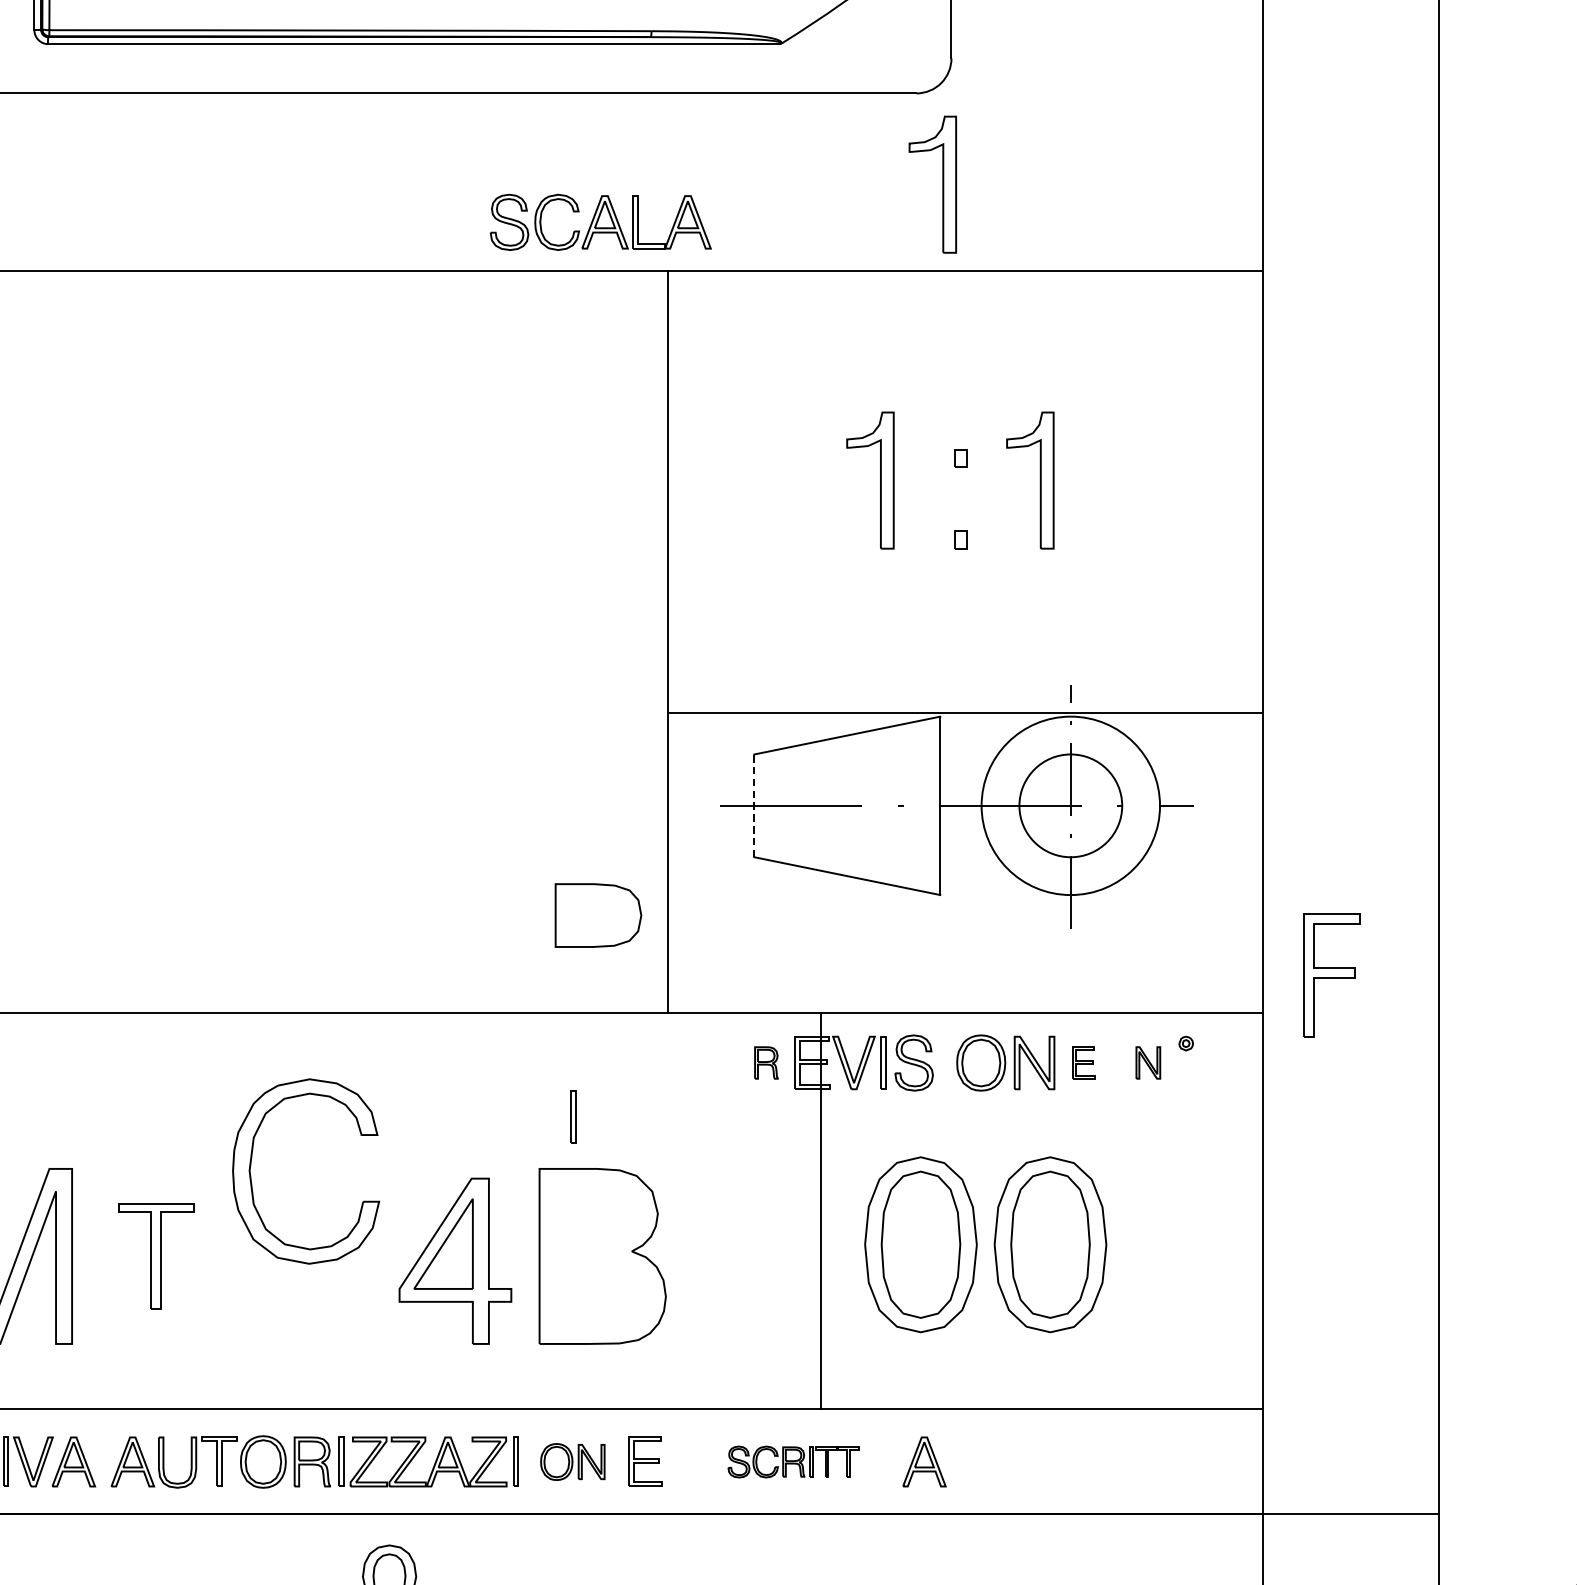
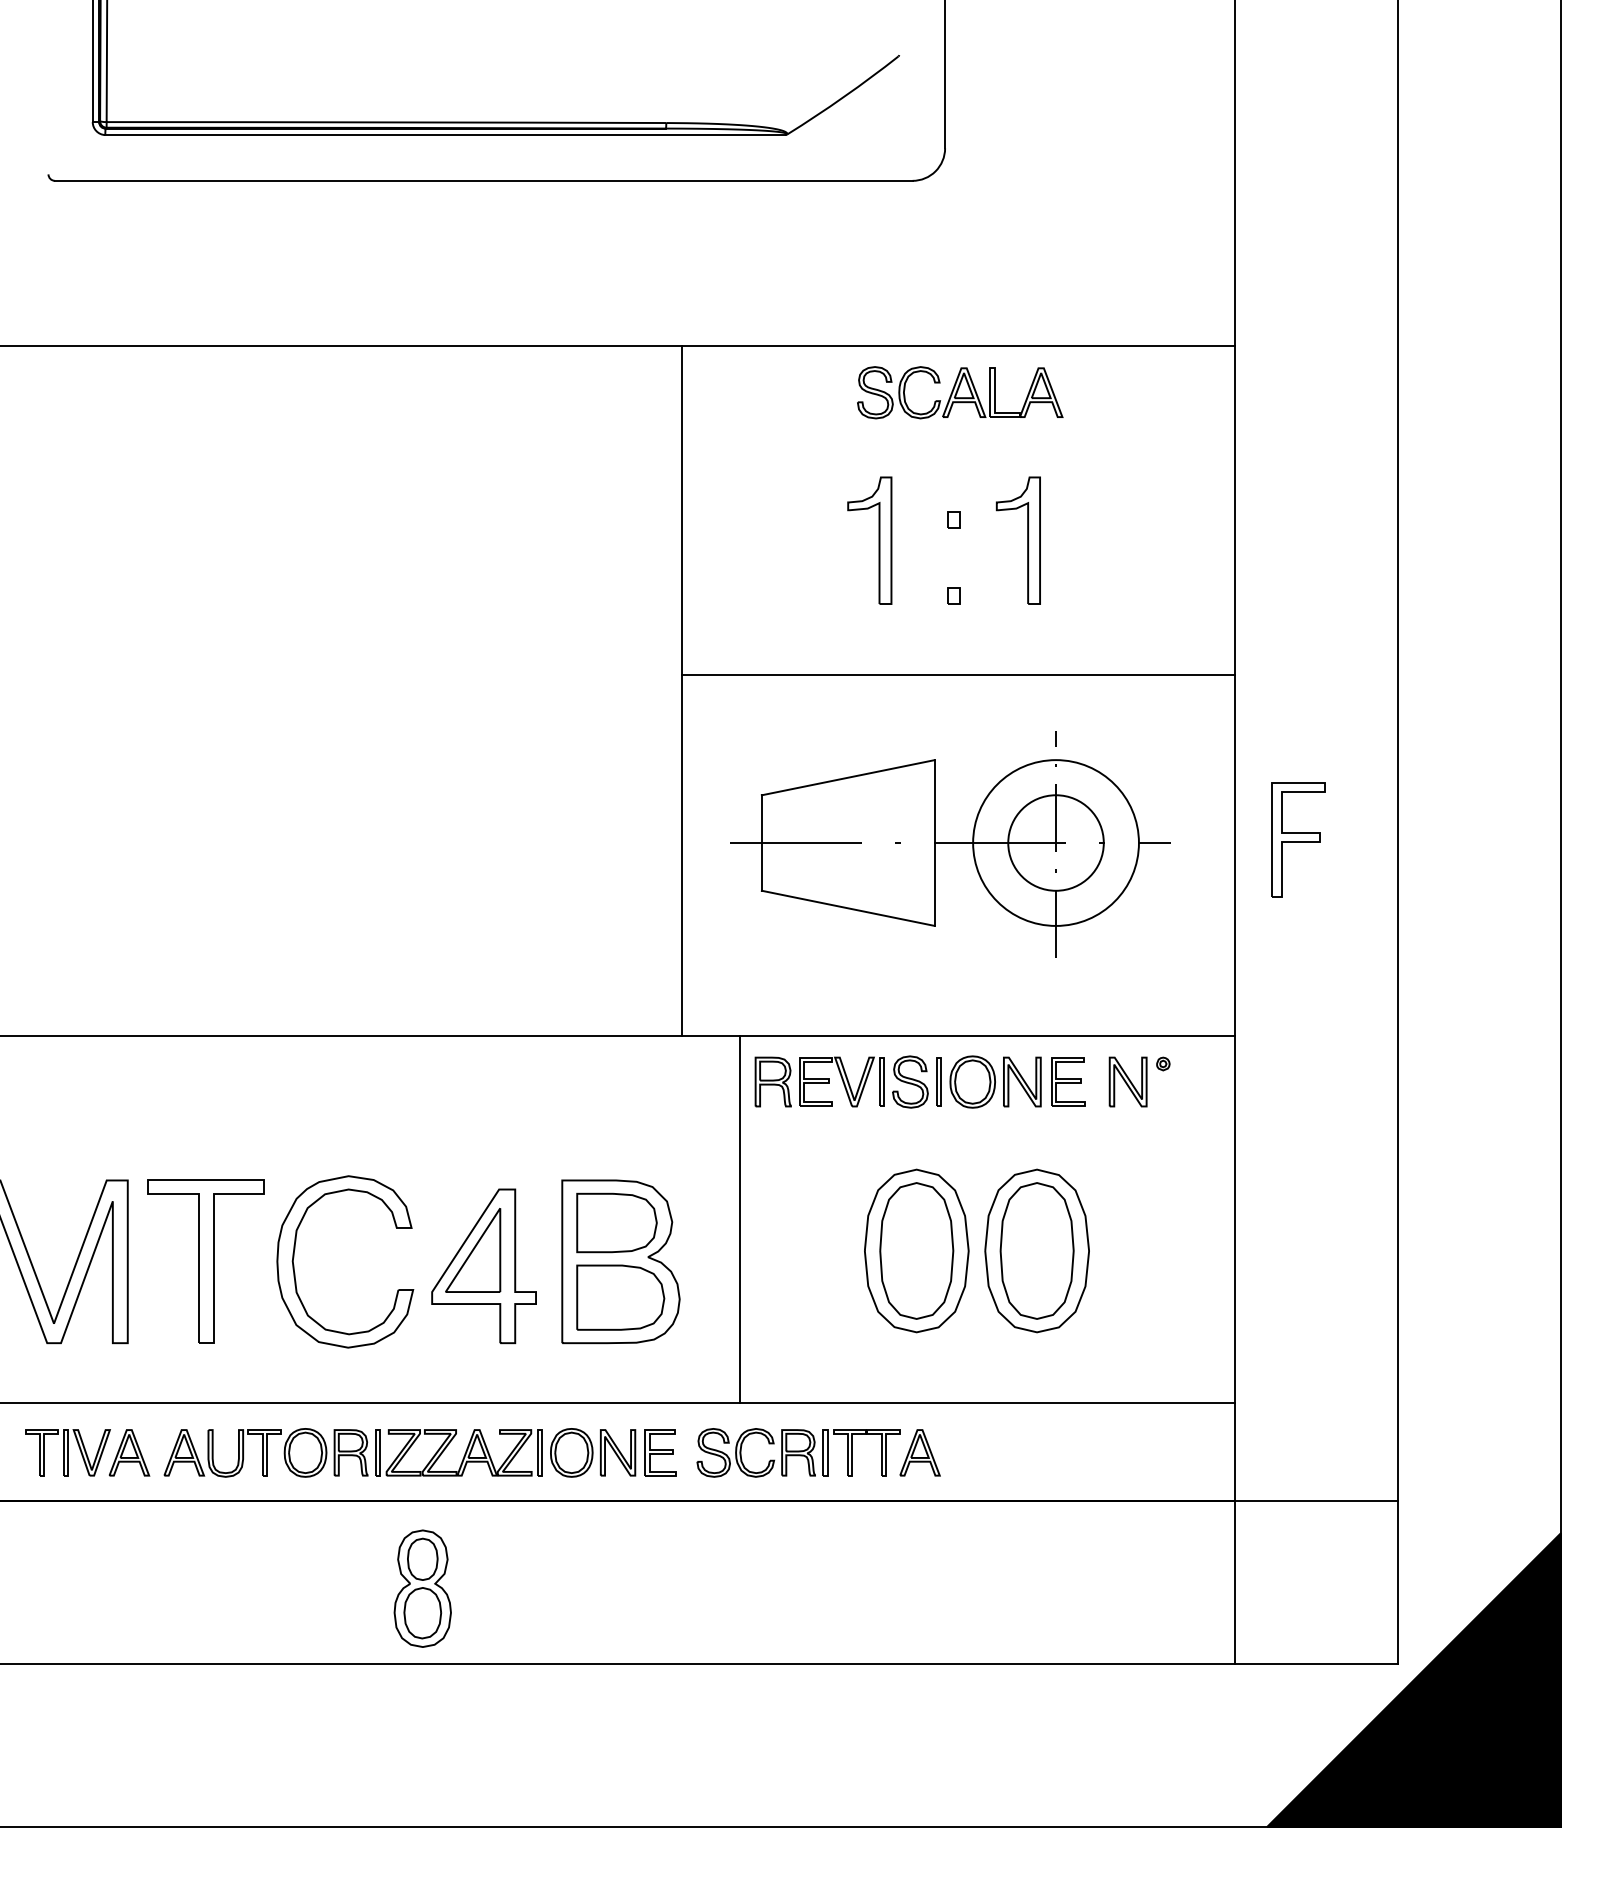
part: (942, 184) -> (936, 265), removed
part: (601, 222) -> (960, 392), moved
line: (965, 713) -> (958, 675), moved
line: (753, 806) -> (761, 843), dashed -> solid
part: (597, 915) -> (616, 1222), moved
part: (1331, 975) -> (1298, 839), moved
part: (765, 1062) -> (772, 1081), size x1.67
part: (1084, 1062) -> (1068, 1081), size x1.67
part: (1147, 1062) -> (1127, 1081), size x1.67
part: (573, 1116) -> (938, 1081), moved
part: (251, 1174) -> (294, 1264), moved
line: (820, 1210) -> (740, 1219), moved
part: (155, 1256) -> (205, 1261), size x1.67
part: (602, 1294) -> (620, 1297), added
part: (573, 1461) -> (593, 1452), size x1.43
part: (793, 1461) -> (798, 1452), size x1.67

